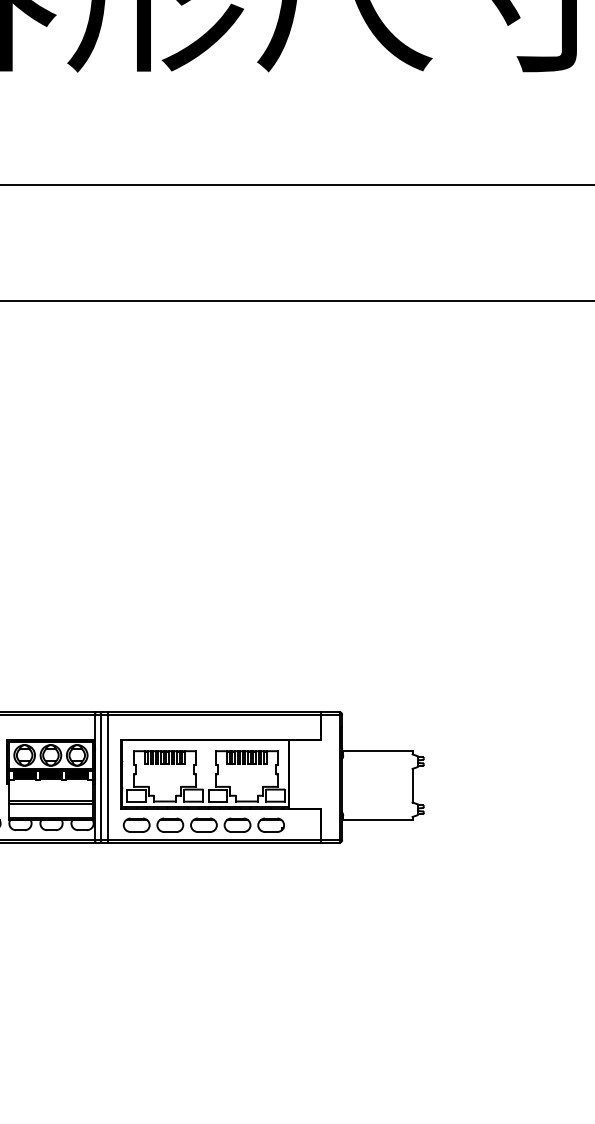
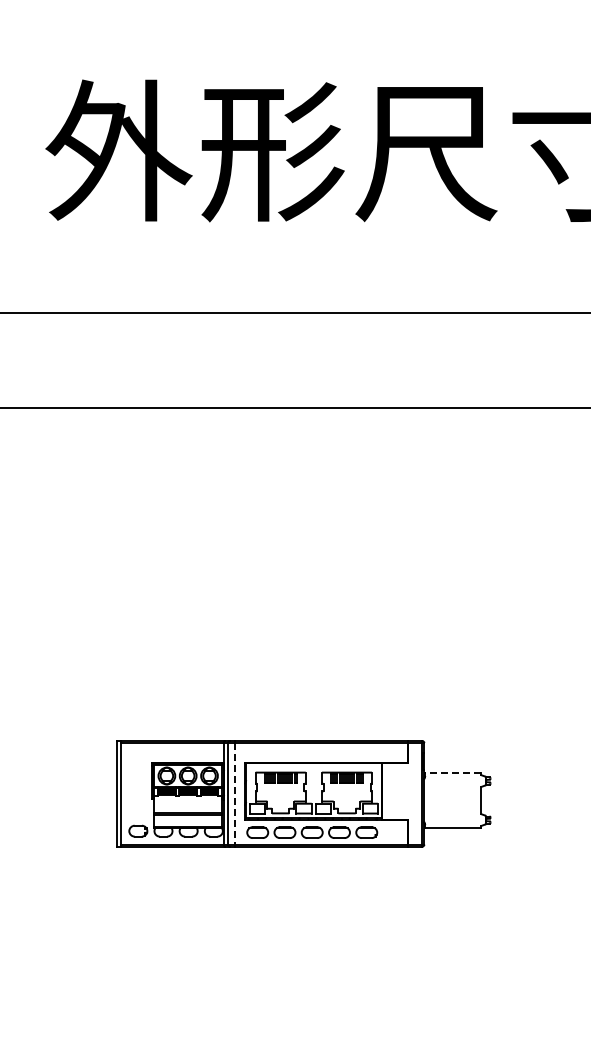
line: (376, 751) -> (452, 772), solid -> dashed
line: (108, 776) -> (234, 793), solid -> dashed

